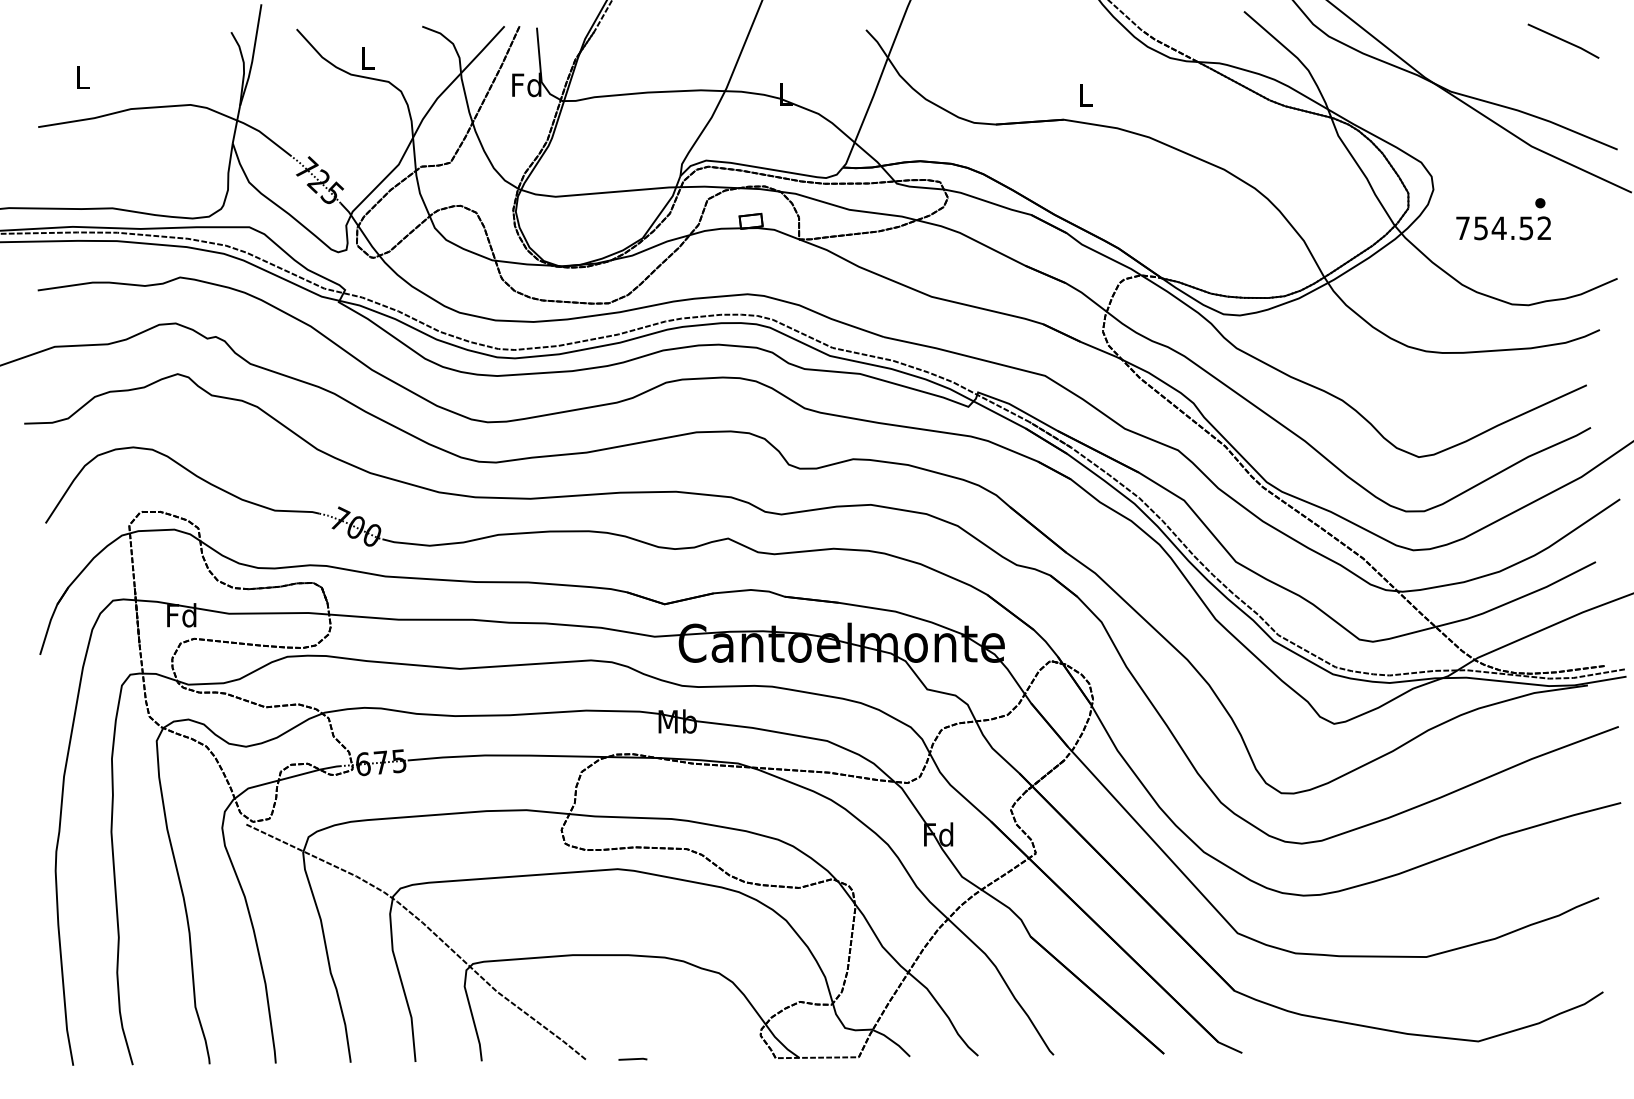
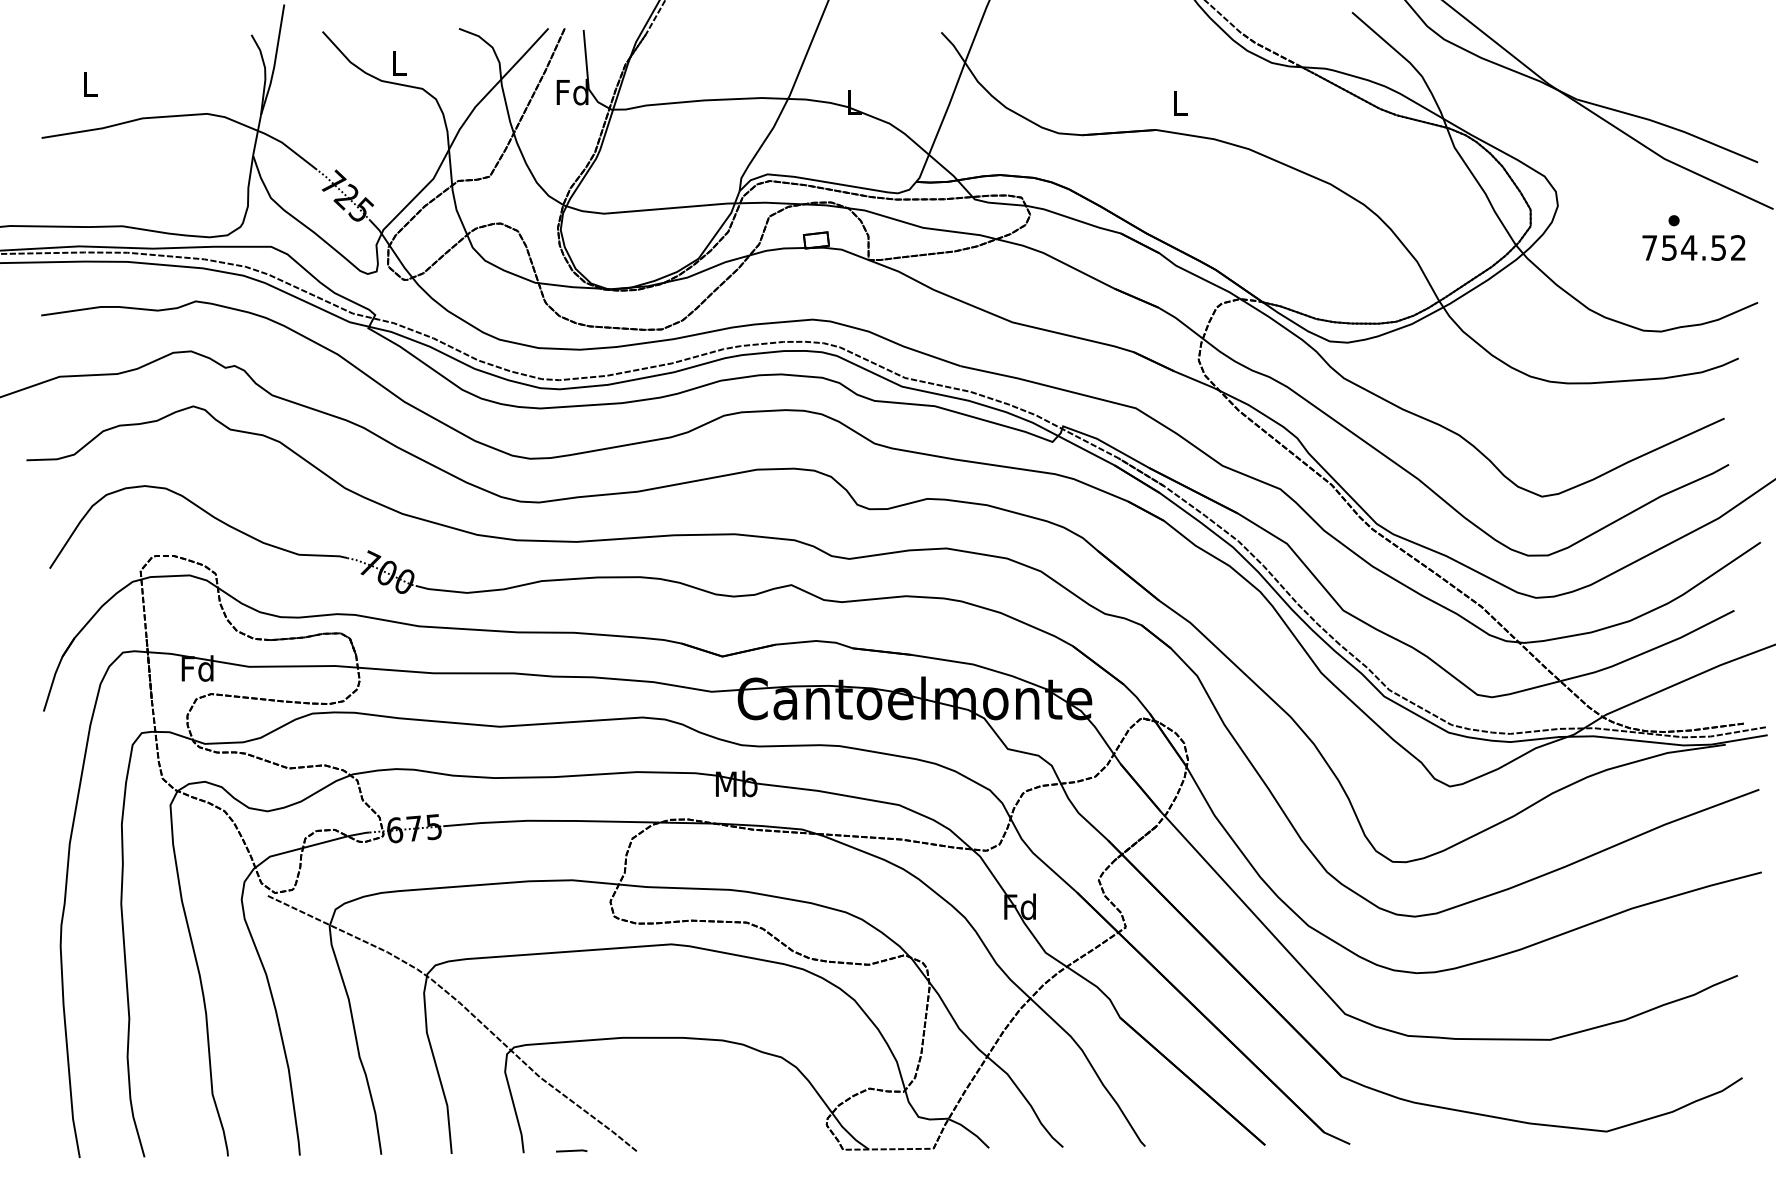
line: (1563, 40) -> (1699, 43), removed
text: (1503, 228) -> (1693, 248), moved
line: (632, 1058) -> (571, 1150), moved

